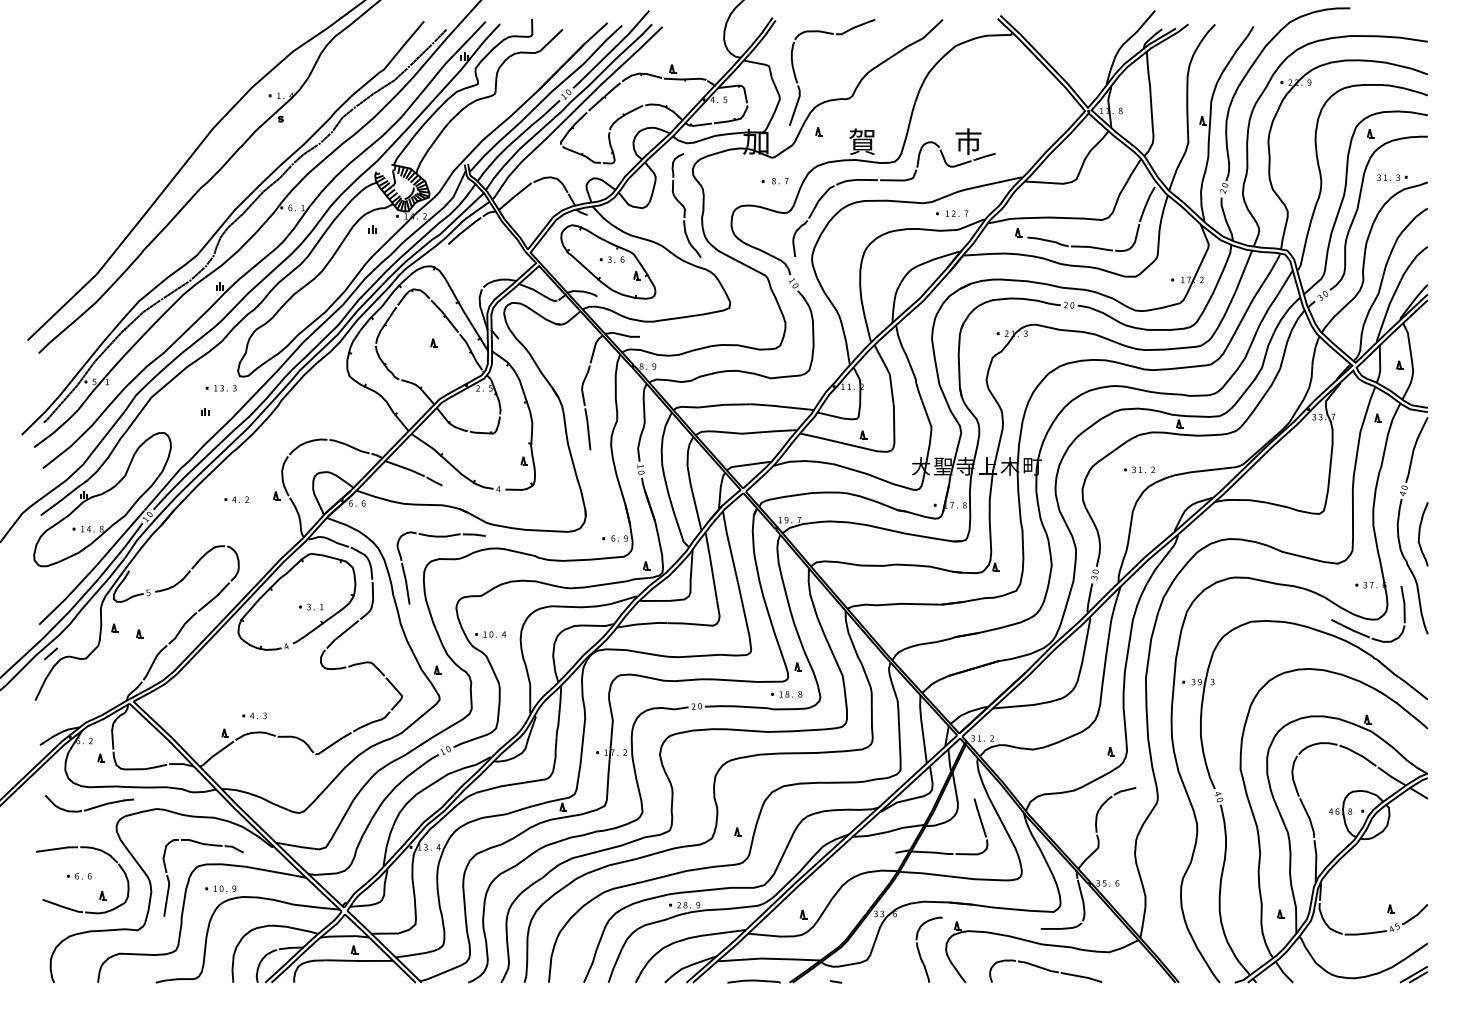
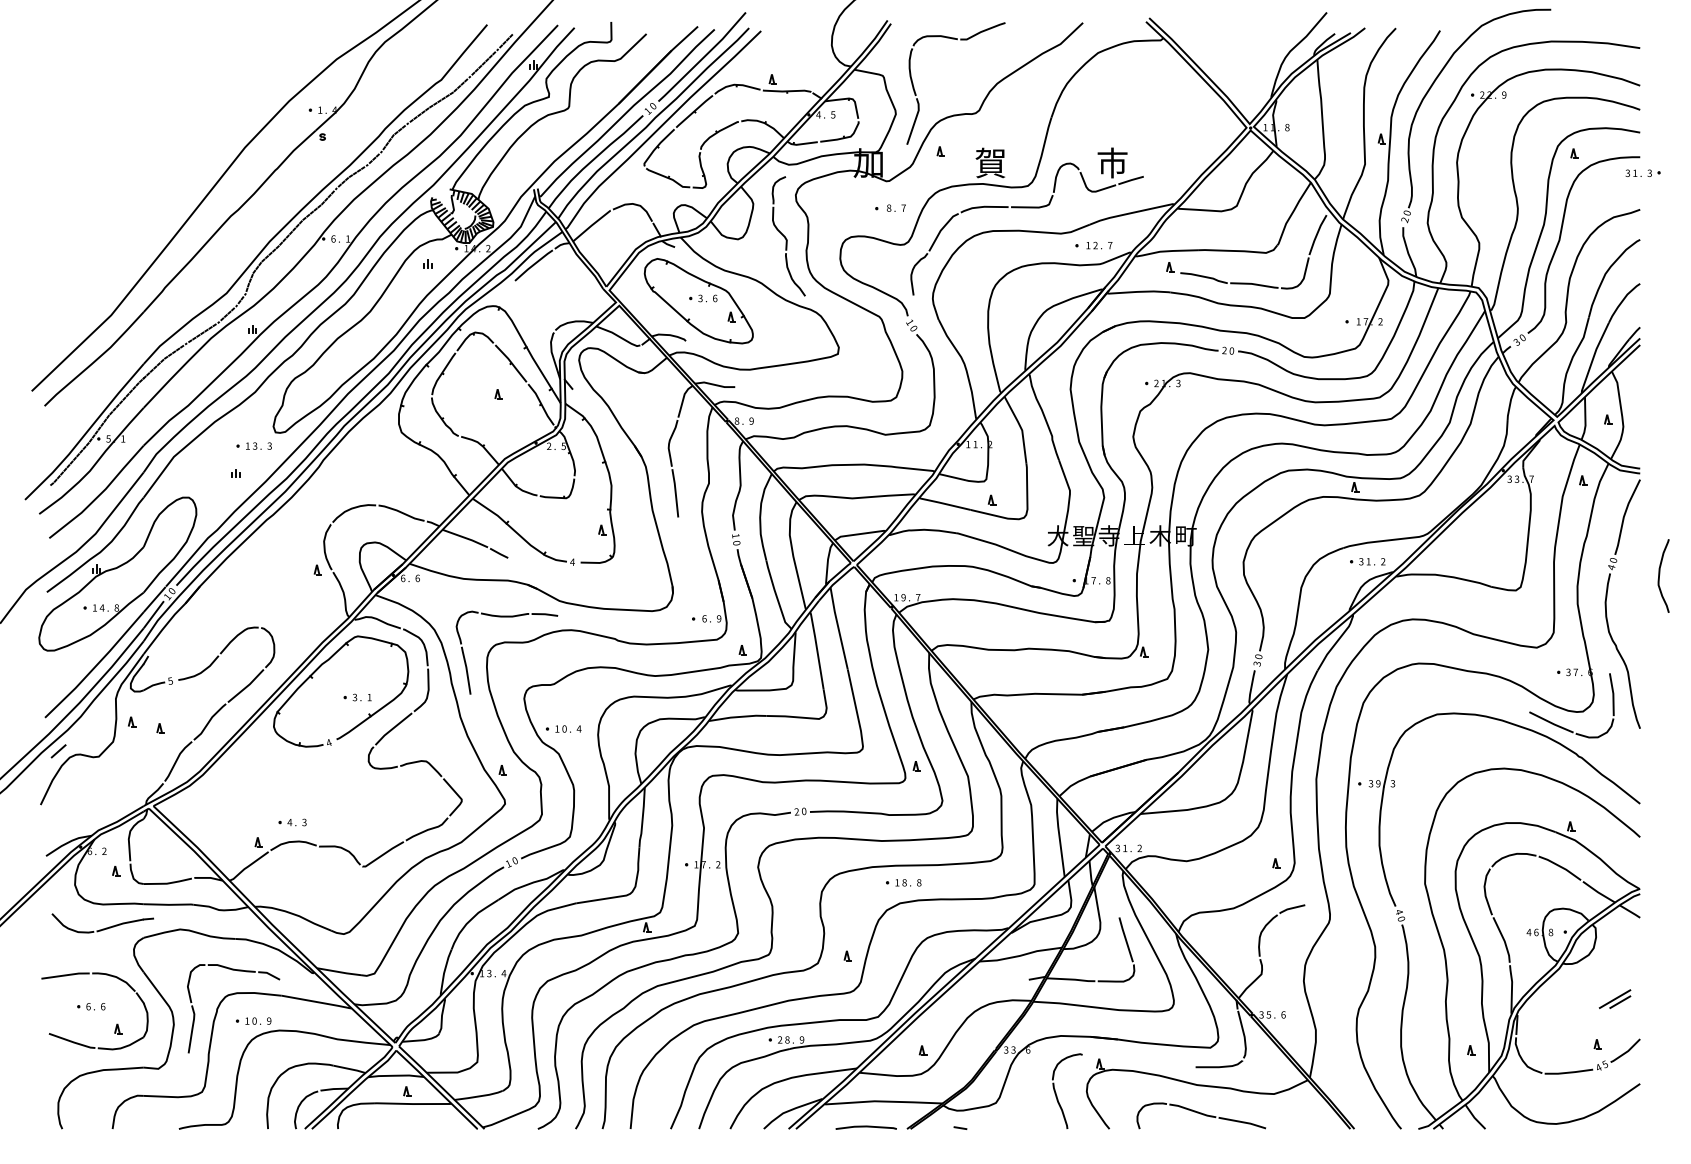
part: (1392, 177) -> (1643, 173), moved
part: (1139, 469) -> (1367, 561), moved
part: (236, 499) -> (271, 573), removed
curve: (1420, 534) -> (1660, 576), moved
part: (786, 694) -> (903, 882), moved
part: (1413, 974) -> (1614, 998), moved

